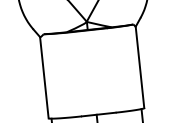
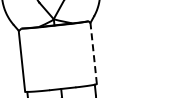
line: (139, 67) -> (93, 53), solid -> dashed

